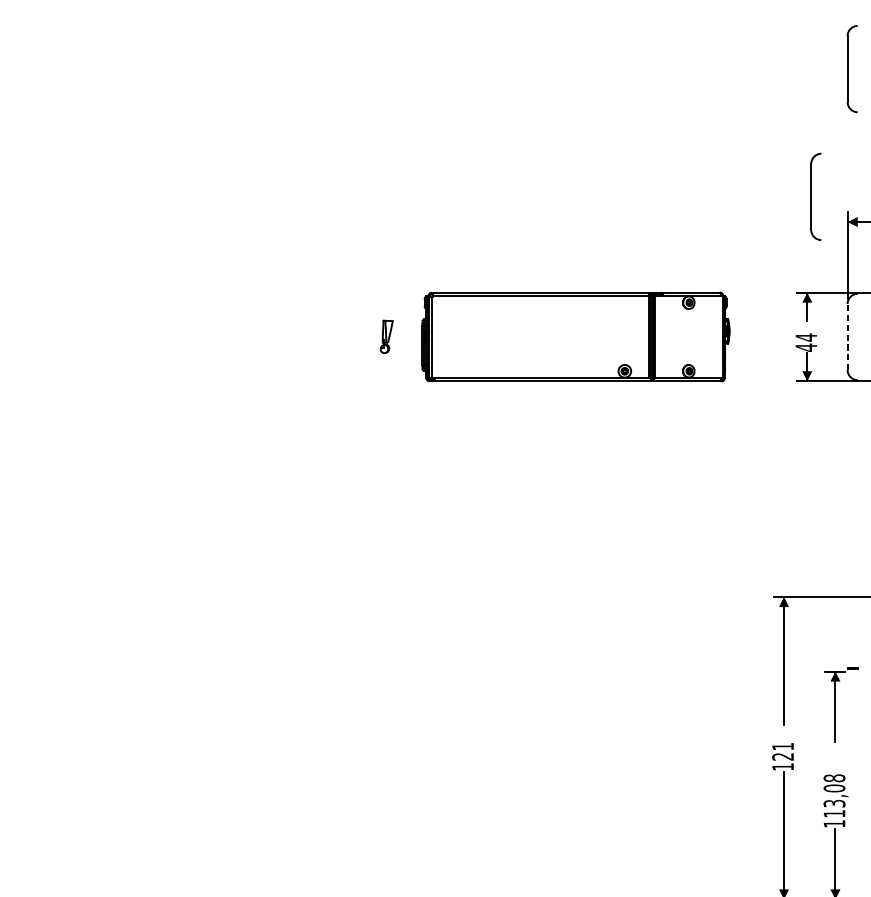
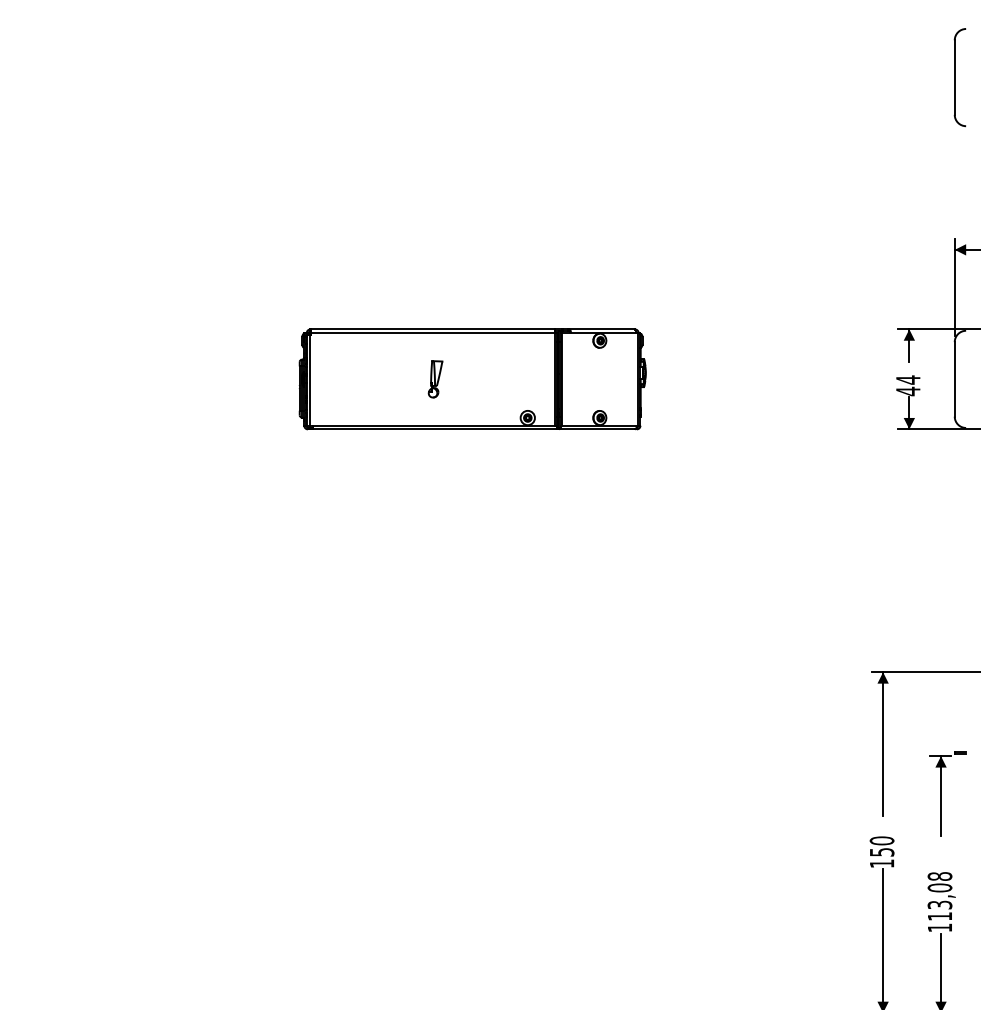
part: (815, 196) -> (918, 221), removed
line: (847, 336) -> (954, 378), dashed -> solid
part: (575, 337) -> (472, 379), moved
text: (782, 751) -> (881, 846), 121 -> 150

